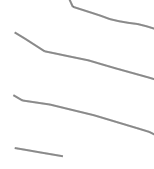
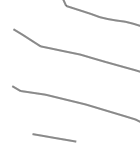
line: (38, 151) -> (54, 137), moved

